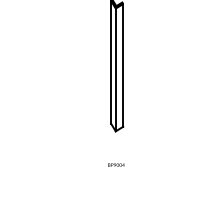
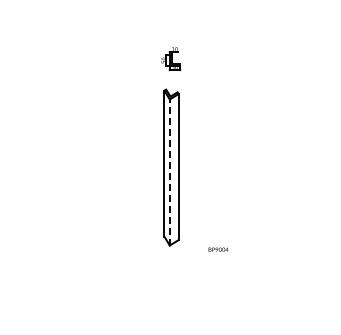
line: (115, 69) -> (169, 172), solid -> dashed
text: (116, 164) -> (218, 249), moved

